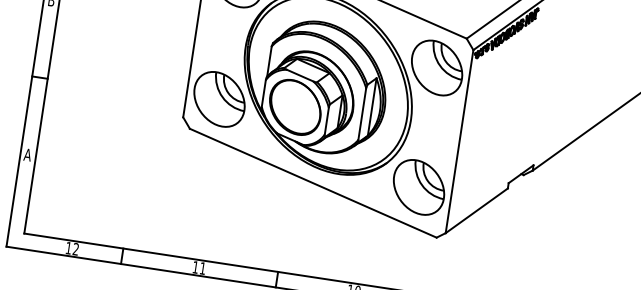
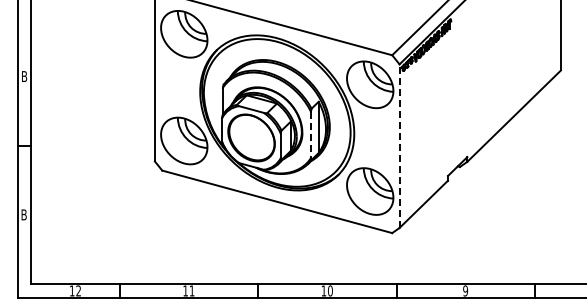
line: (361, 114) -> (310, 135), solid -> dashed
line: (459, 141) -> (399, 146), solid -> dashed
text: (27, 154) -> (23, 214), A -> B

